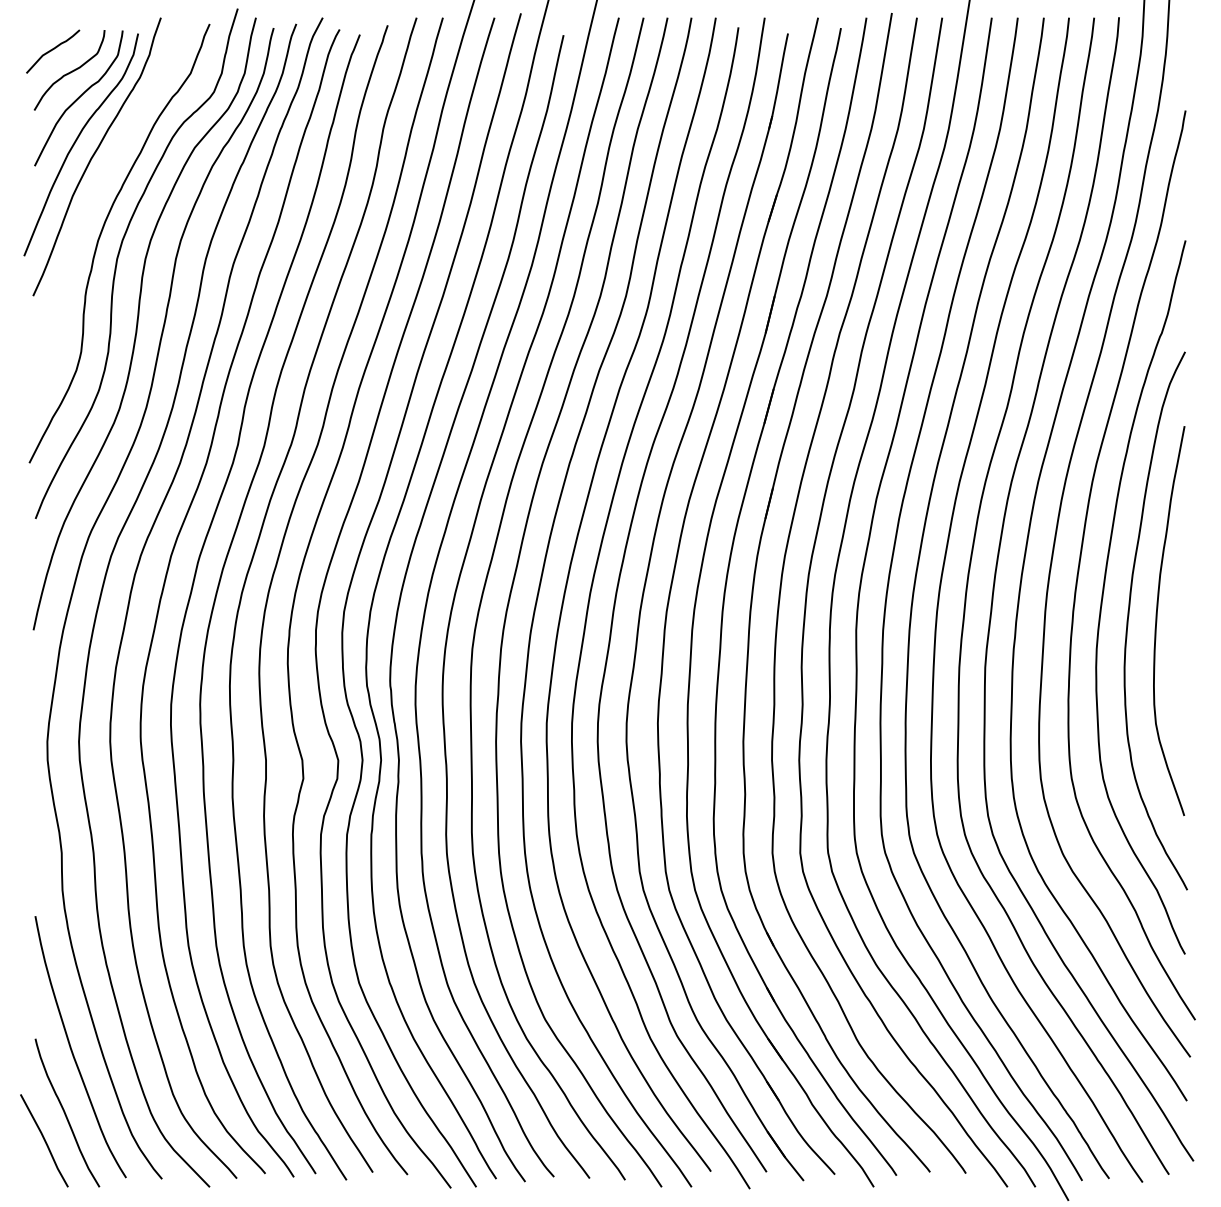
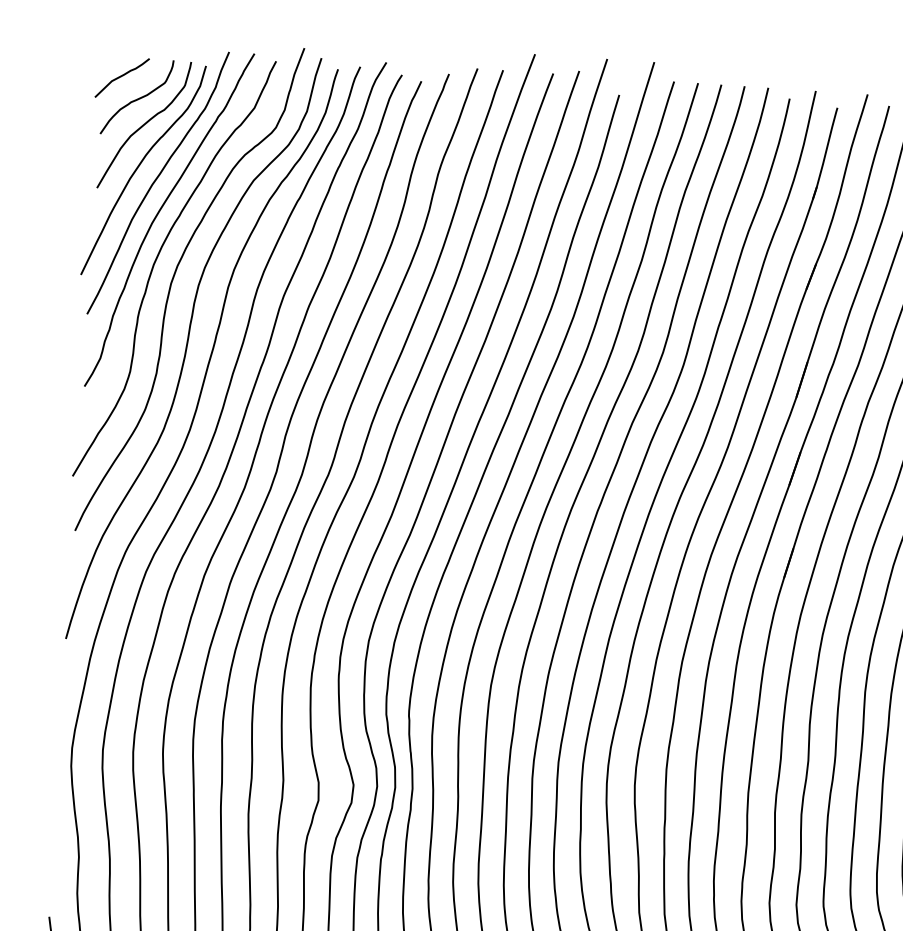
curve: (100, 187) -> (159, 213), added

